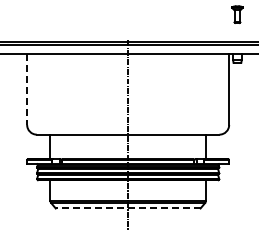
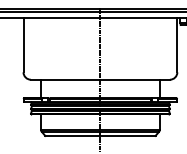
line: (27, 90) -> (23, 46), dashed -> solid
line: (127, 208) -> (99, 135), dashed -> solid

